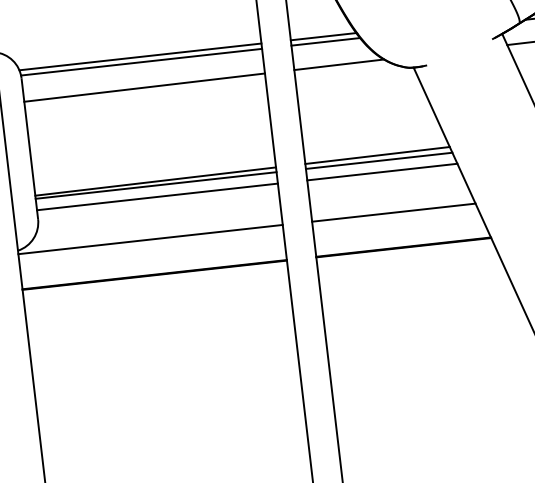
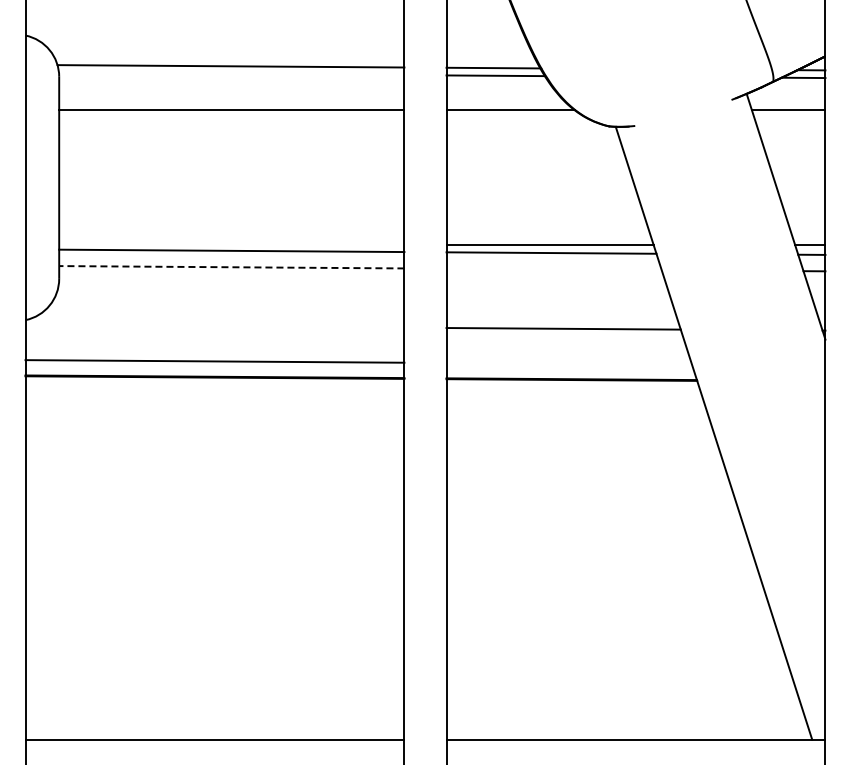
line: (141, 61) -> (231, 73), removed
line: (381, 172) -> (553, 269), removed
line: (155, 181) -> (231, 245), removed
line: (157, 197) -> (231, 267), solid -> dashed
line: (150, 239) -> (214, 361), moved

